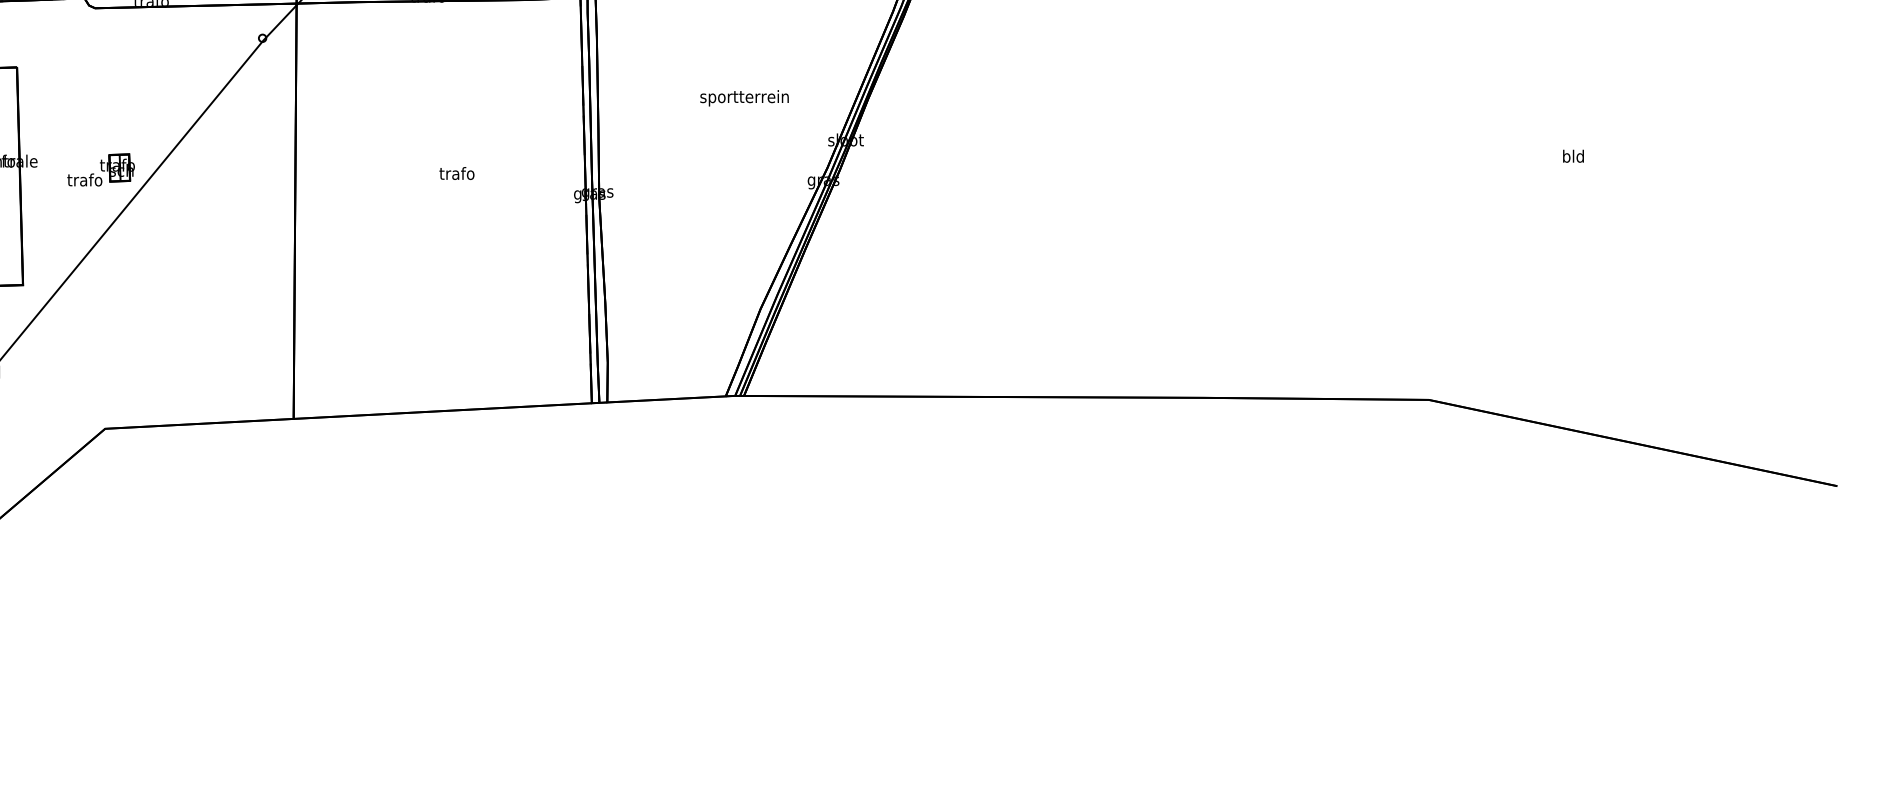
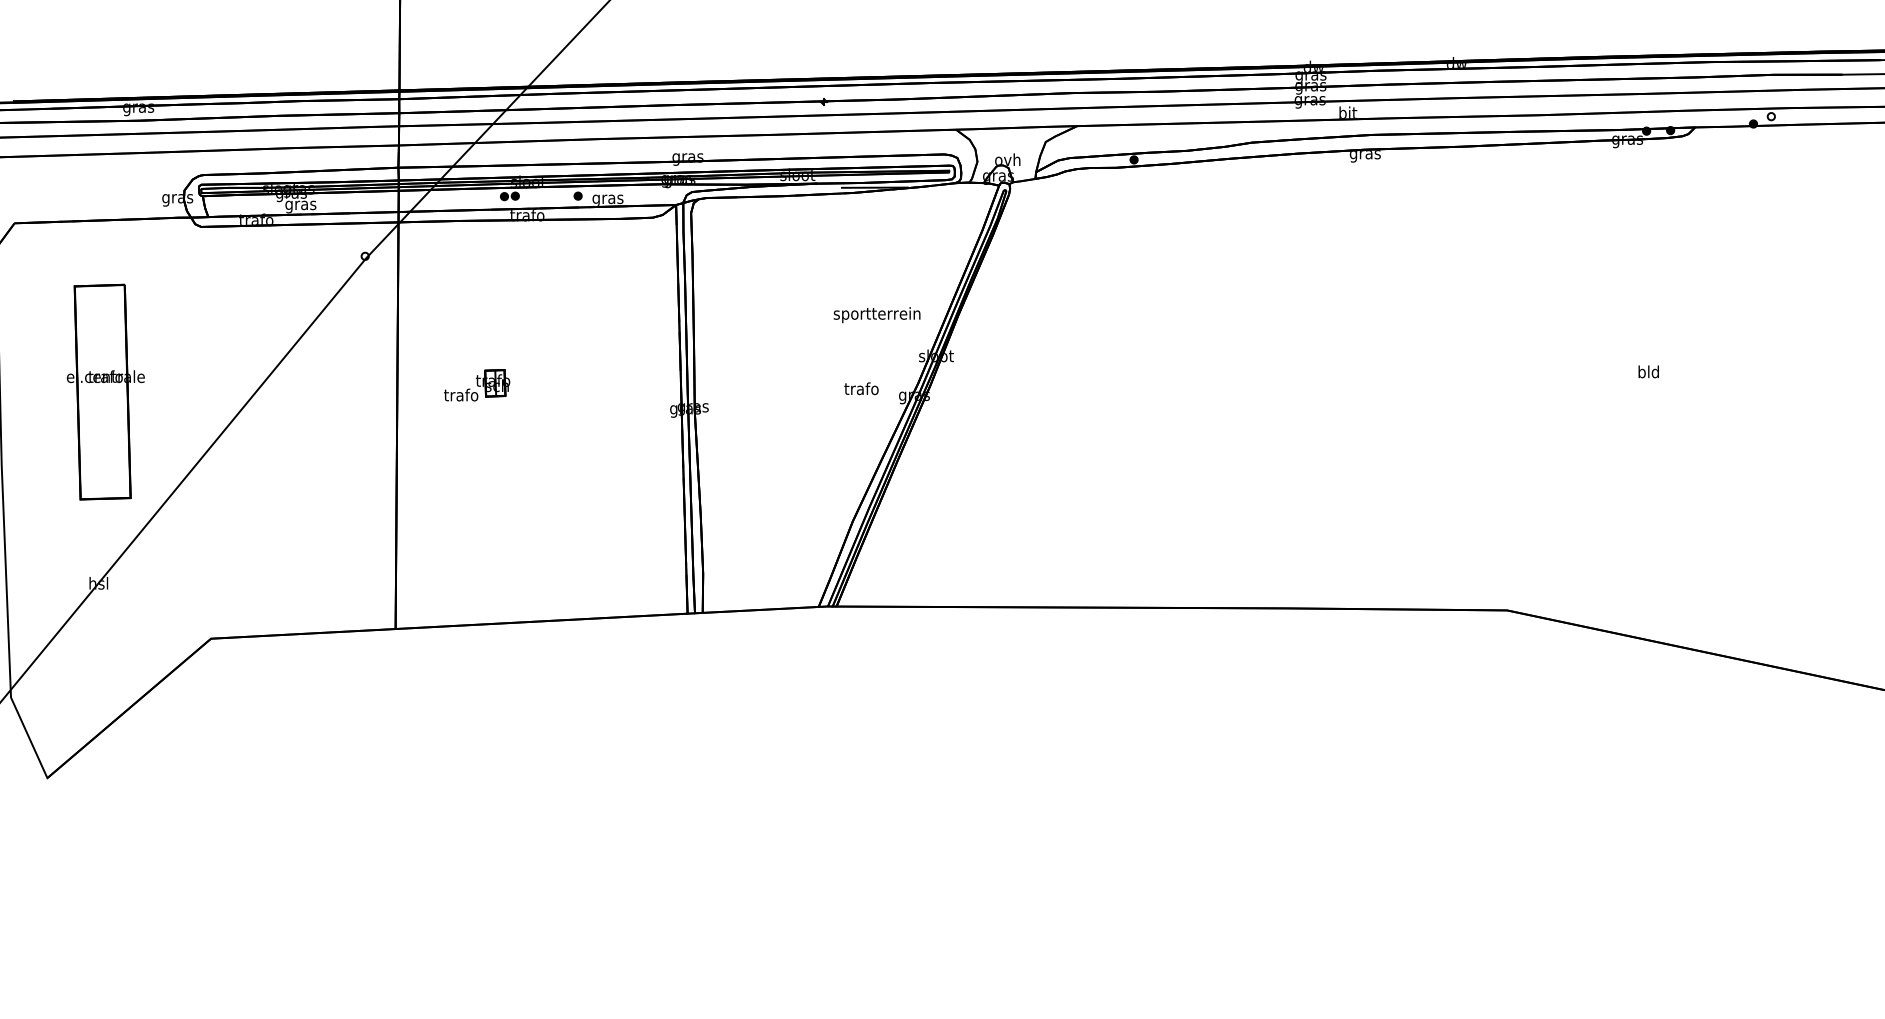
text: (743, 98) -> (876, 315), moved
part: (101, 170) -> (477, 385), moved
text: (456, 173) -> (861, 388), moved

